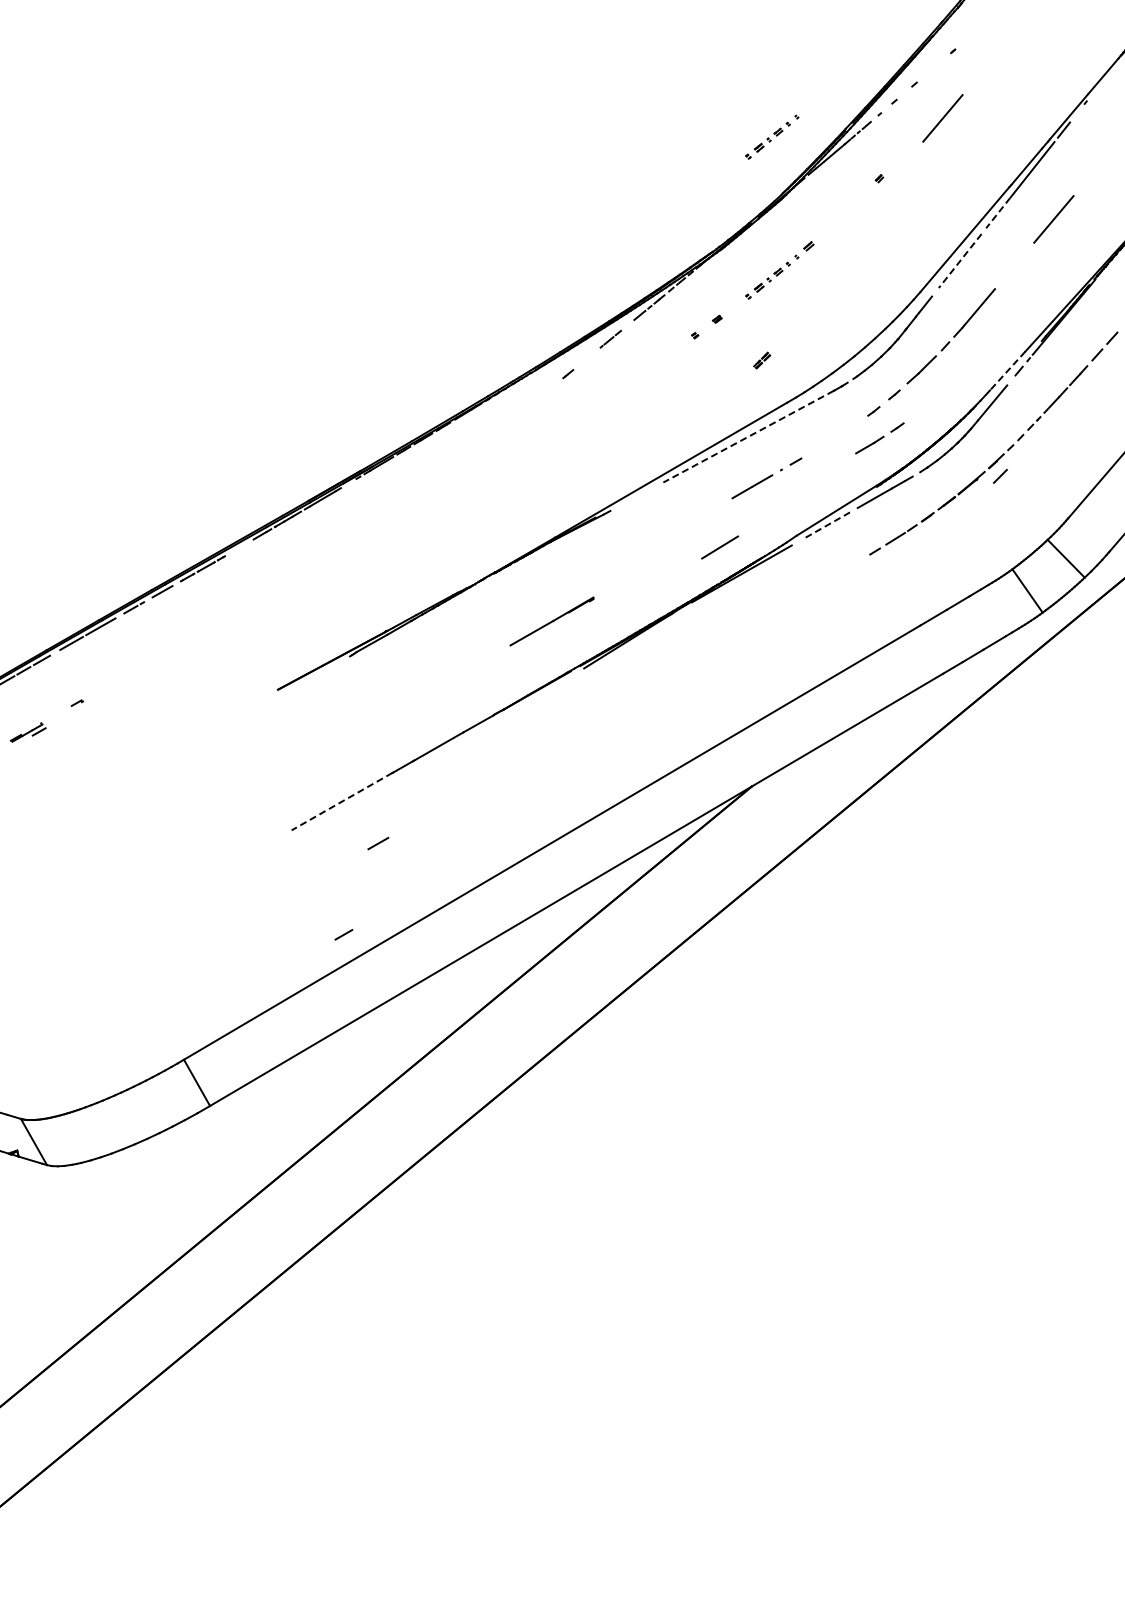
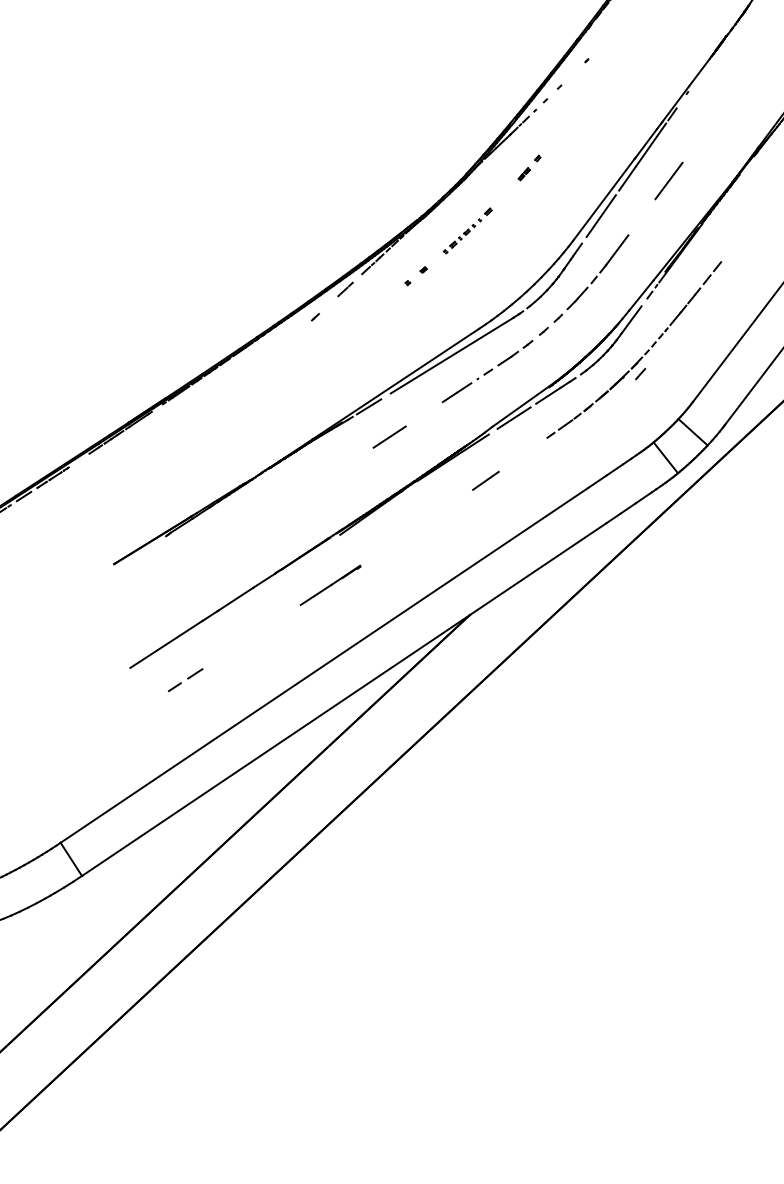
line: (942, 118) -> (581, 111), removed
part: (772, 136) -> (456, 131), removed
line: (997, 213) -> (626, 179), dashed -> solid
line: (959, 261) -> (600, 216), dashed -> solid
part: (762, 360) -> (524, 174), moved
line: (1007, 371) -> (641, 295), dashed -> solid
line: (748, 436) -> (451, 355), dashed -> solid
part: (879, 438) -> (515, 353), moved
line: (632, 498) -> (368, 406), added
line: (826, 525) -> (513, 418), dashed -> solid
line: (658, 541) -> (389, 437), added
line: (720, 547) -> (486, 480), moved
part: (551, 621) -> (330, 585), moved
line: (341, 801) -> (166, 644), dashed -> solid
line: (343, 934) -> (174, 686), moved

